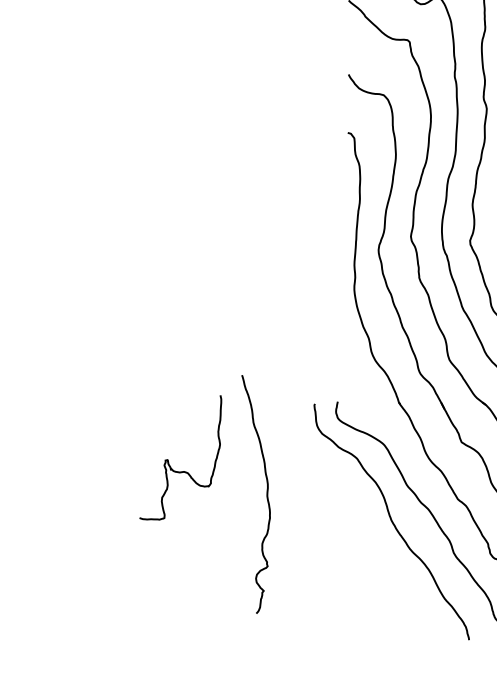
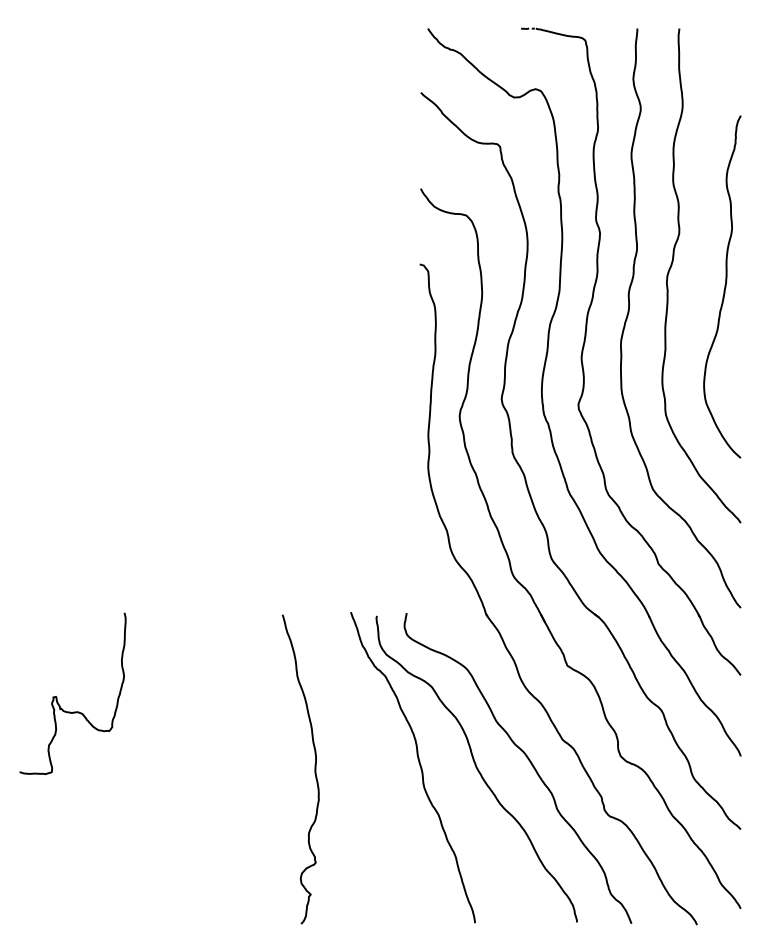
curve: (168, 460) -> (57, 697), moved
curve: (266, 494) -> (314, 769), moved
curve: (347, 519) -> (419, 766), added

